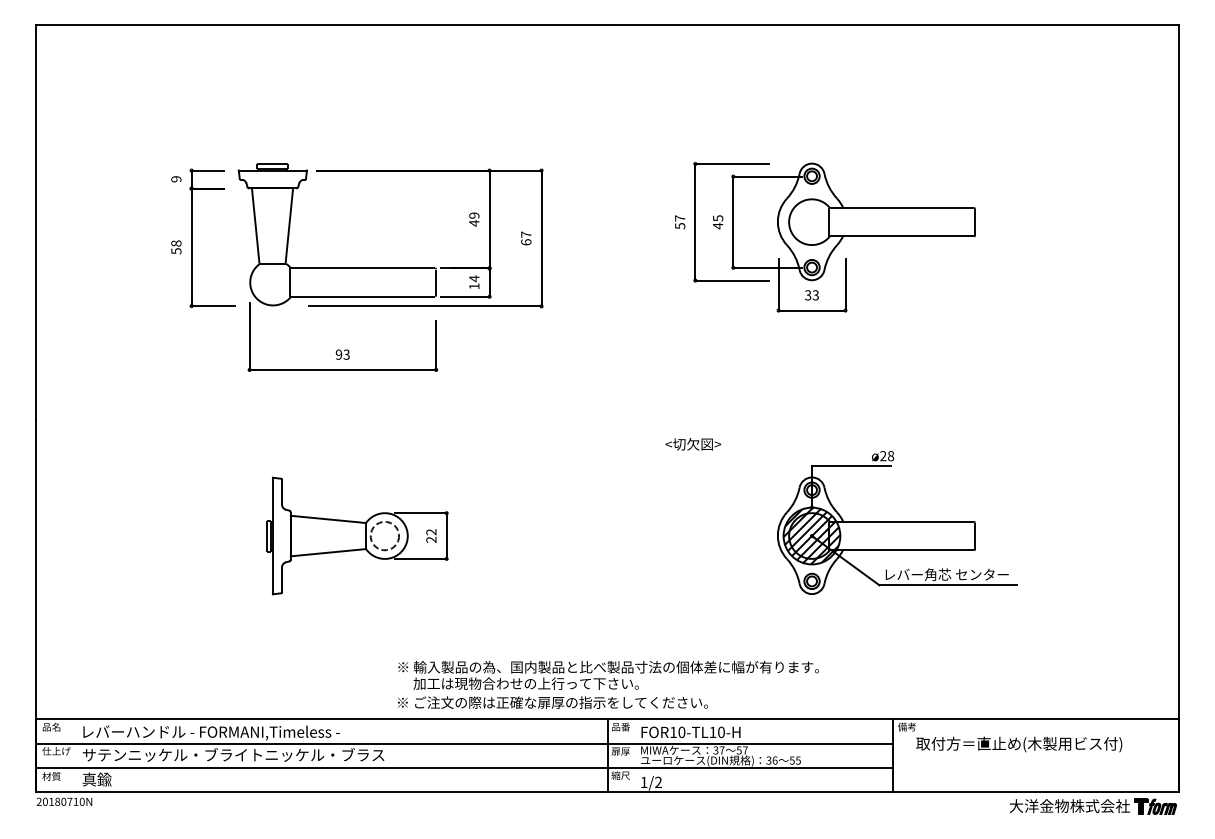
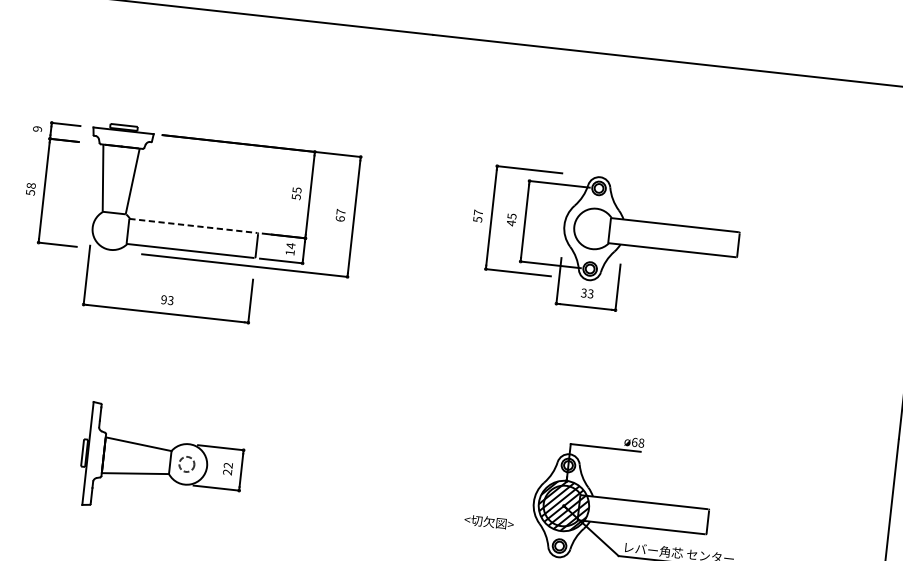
text: (474, 219) -> (296, 193), 49 -> 55
line: (363, 268) -> (194, 226), solid -> dashed
text: (693, 444) -> (489, 522), moved
text: (883, 456) -> (634, 442), ø28 -> ø68
circle: (384, 535) -> (186, 463), size x0.6

